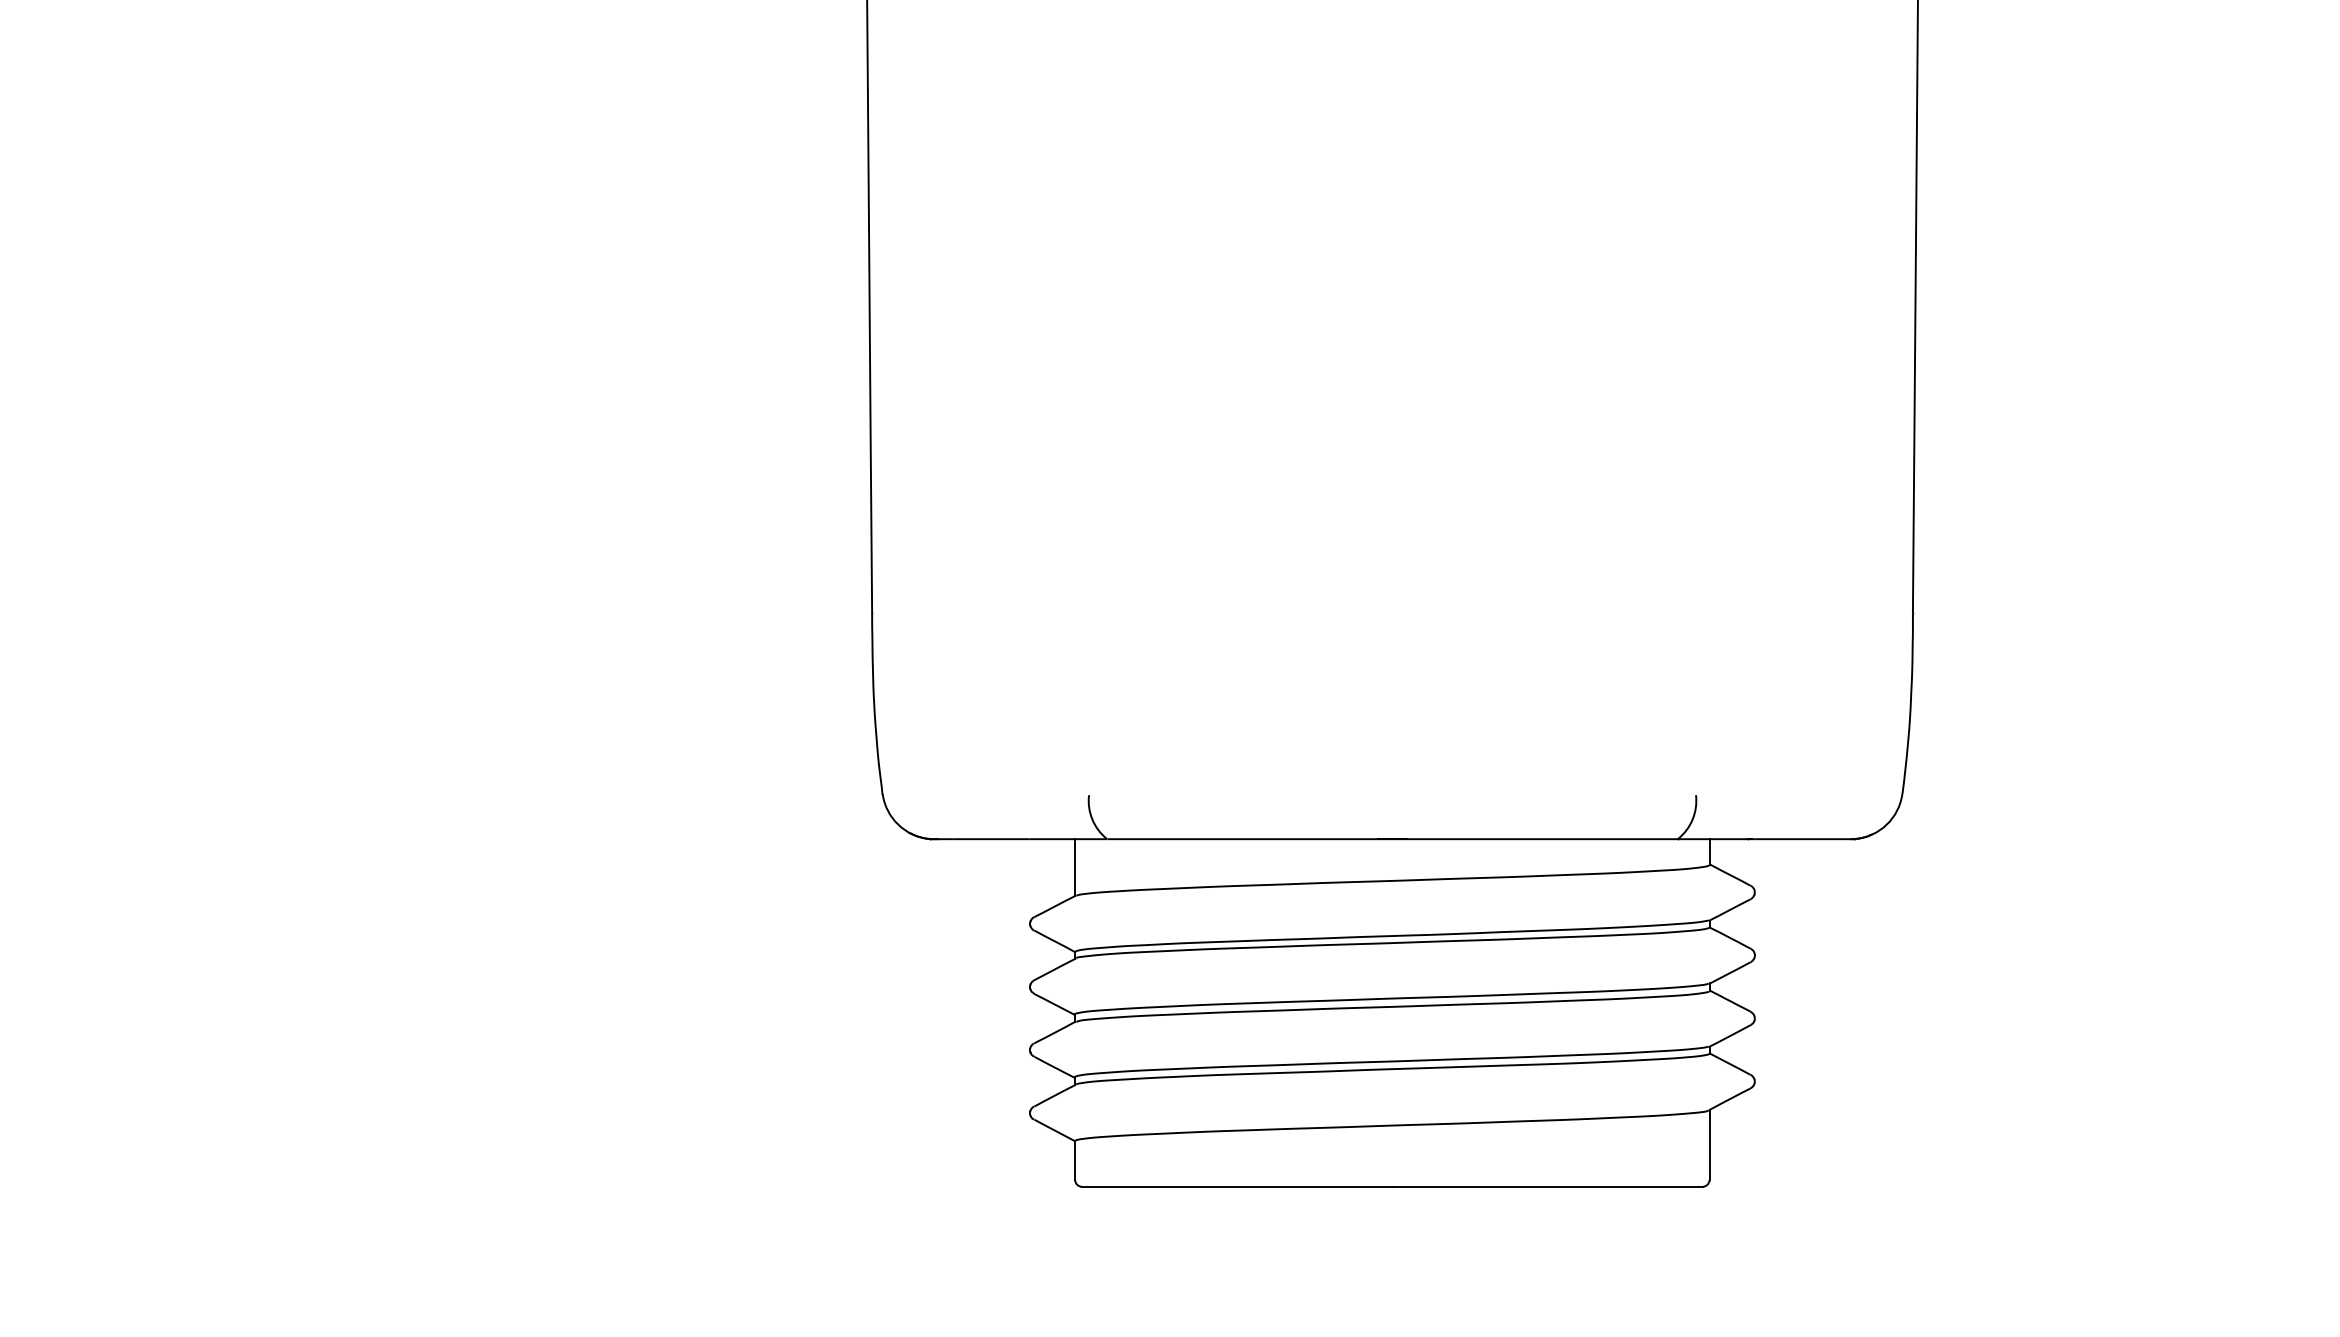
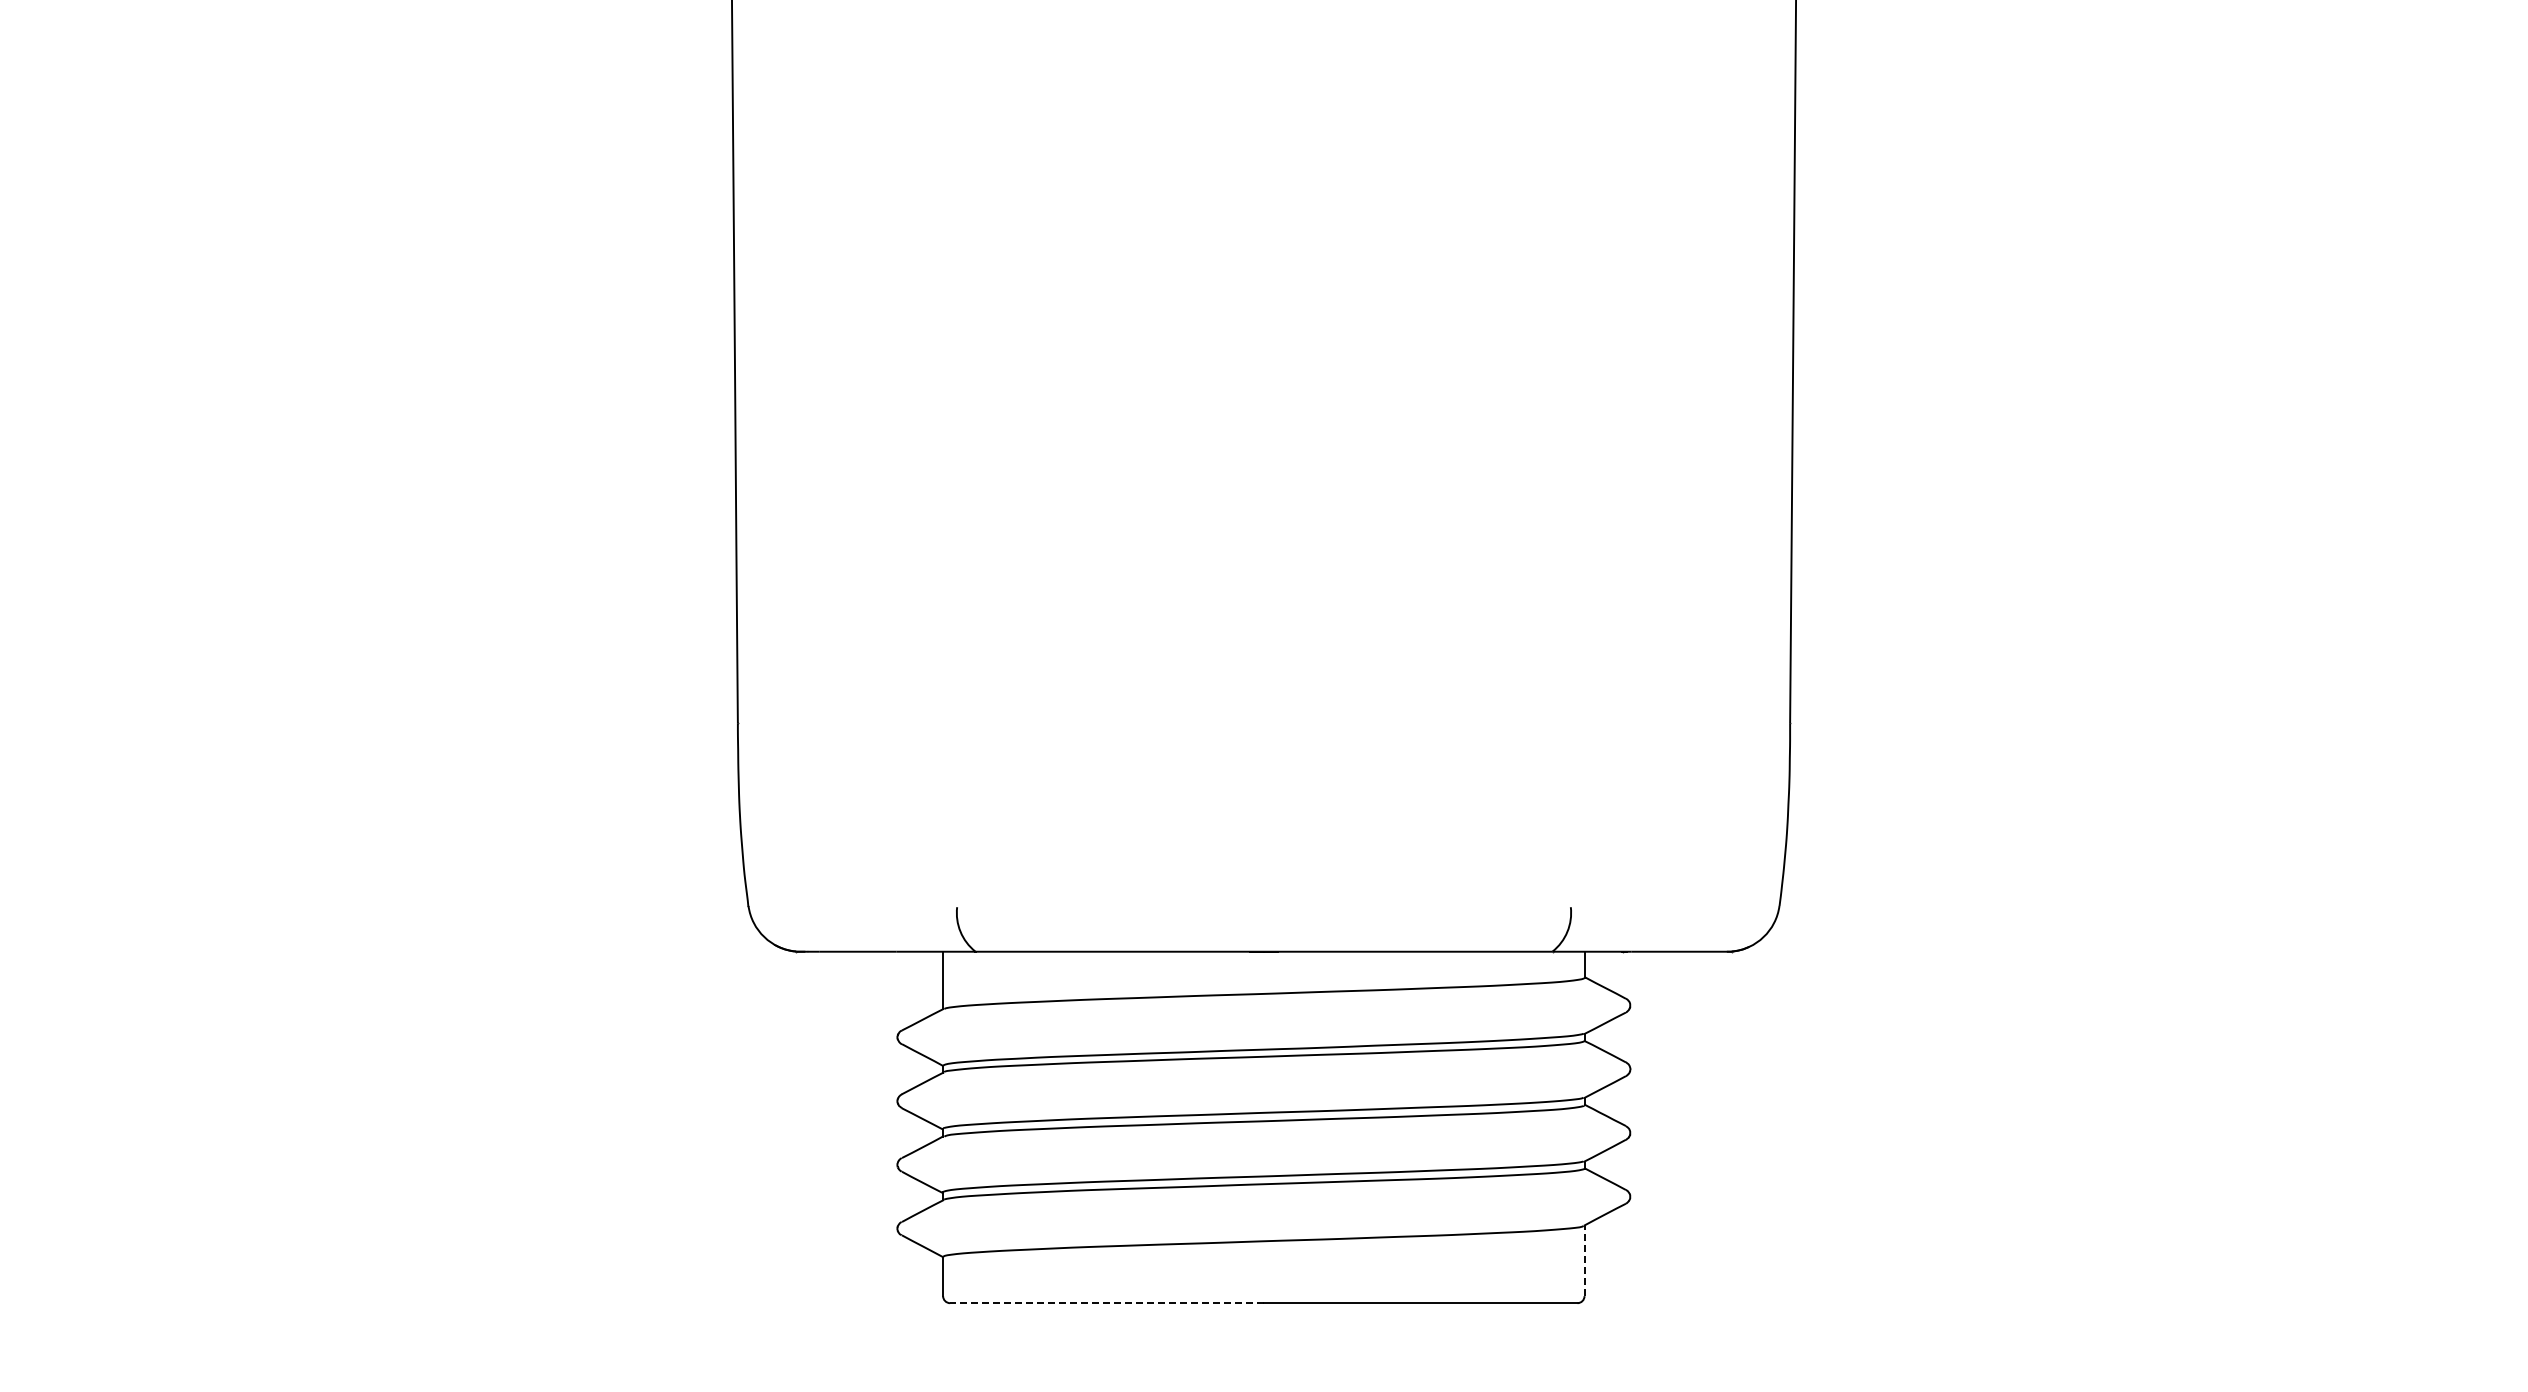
line: (1709, 1144) -> (1584, 1260), solid -> dashed
line: (1237, 1187) -> (1107, 1303), solid -> dashed

